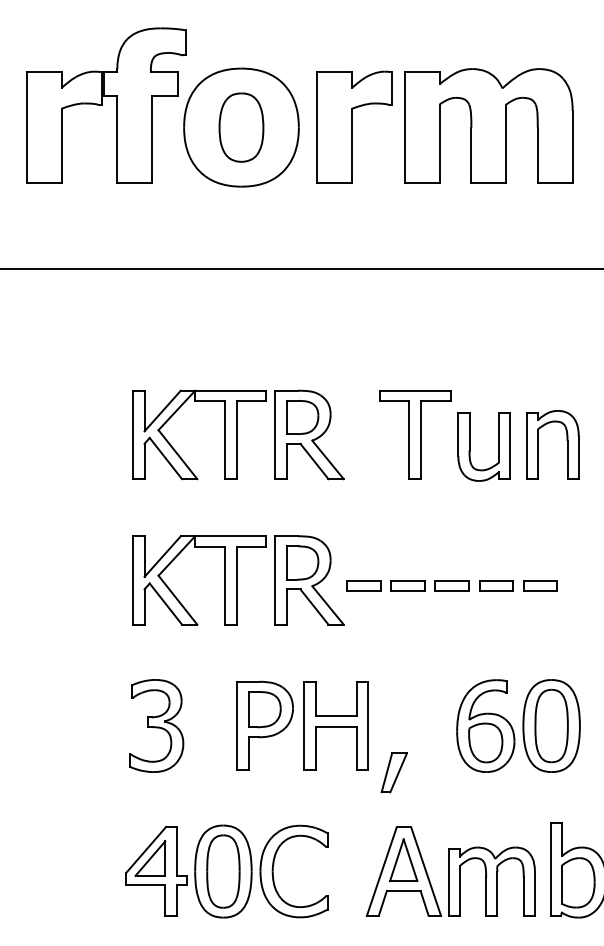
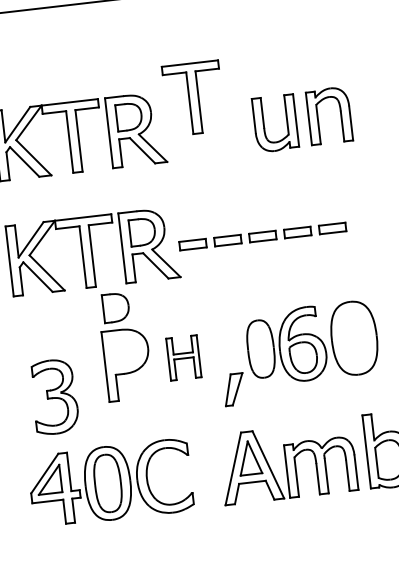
part: (415, 434) -> (194, 98), moved
part: (264, 709) -> (115, 307), moved
part: (156, 725) -> (54, 396), moved
part: (335, 725) -> (183, 357), size x0.6
part: (551, 725) -> (260, 348), moved

